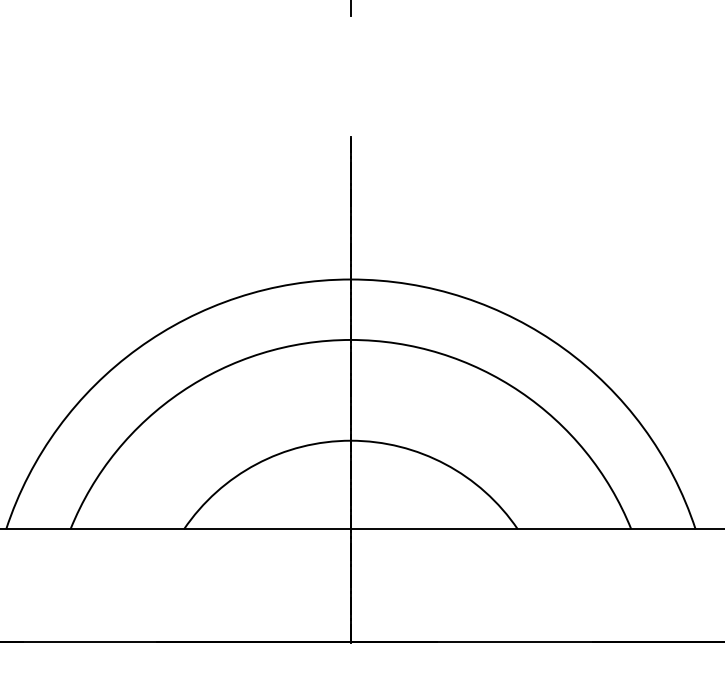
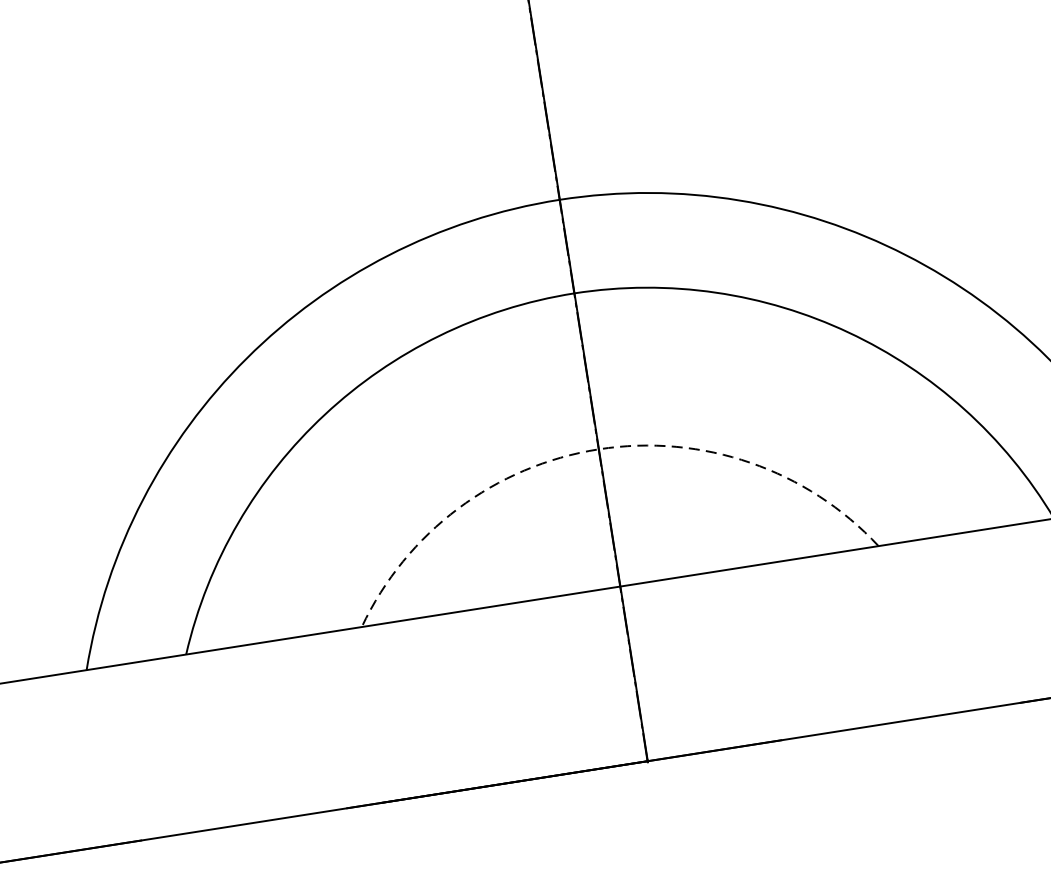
arc: (350, 440) -> (597, 449), solid -> dashed

